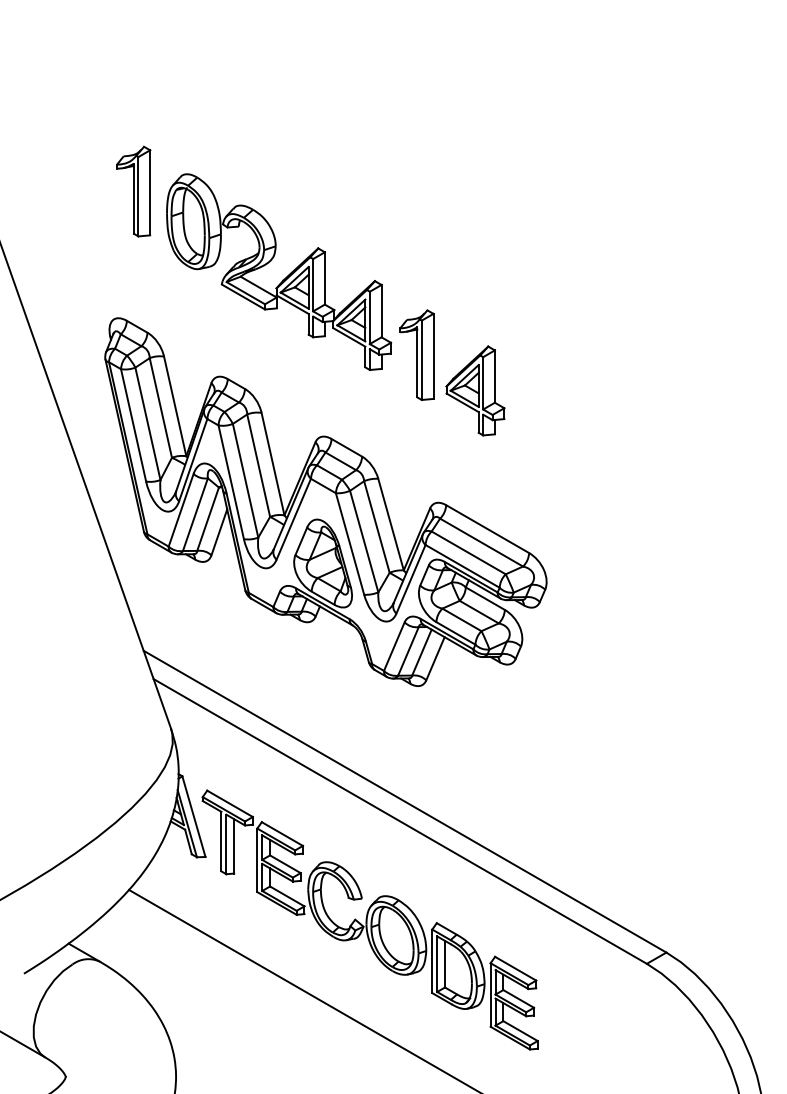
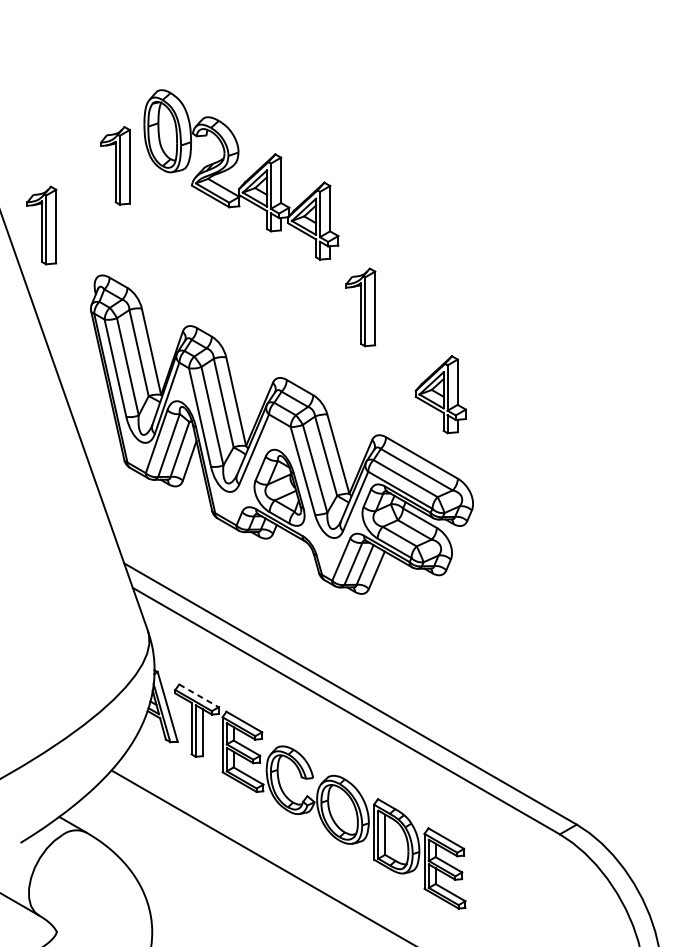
part: (48, 260) -> (41, 225), added
part: (285, 277) -> (246, 179), moved
part: (475, 390) -> (440, 394), moved
line: (230, 804) -> (199, 696), solid -> dashed

